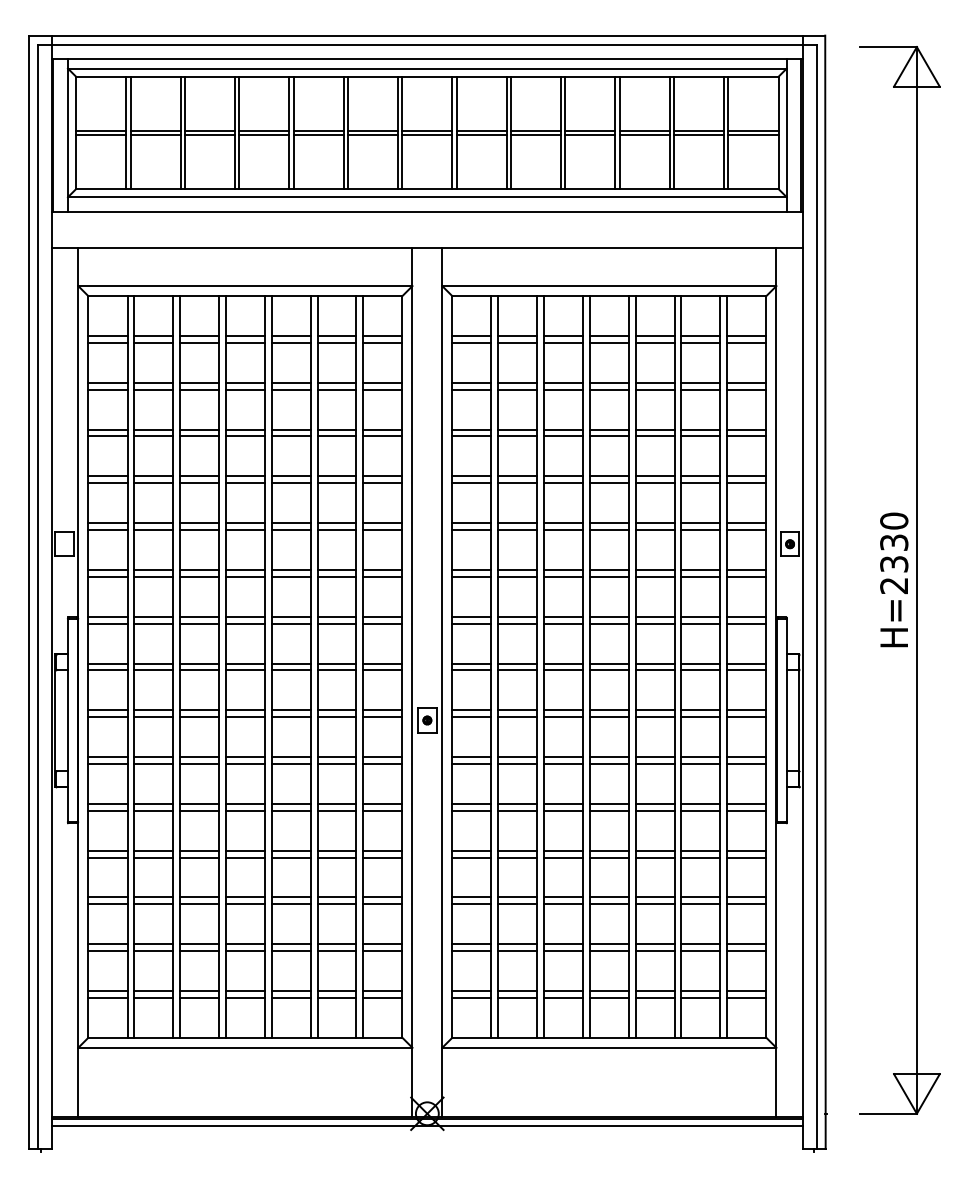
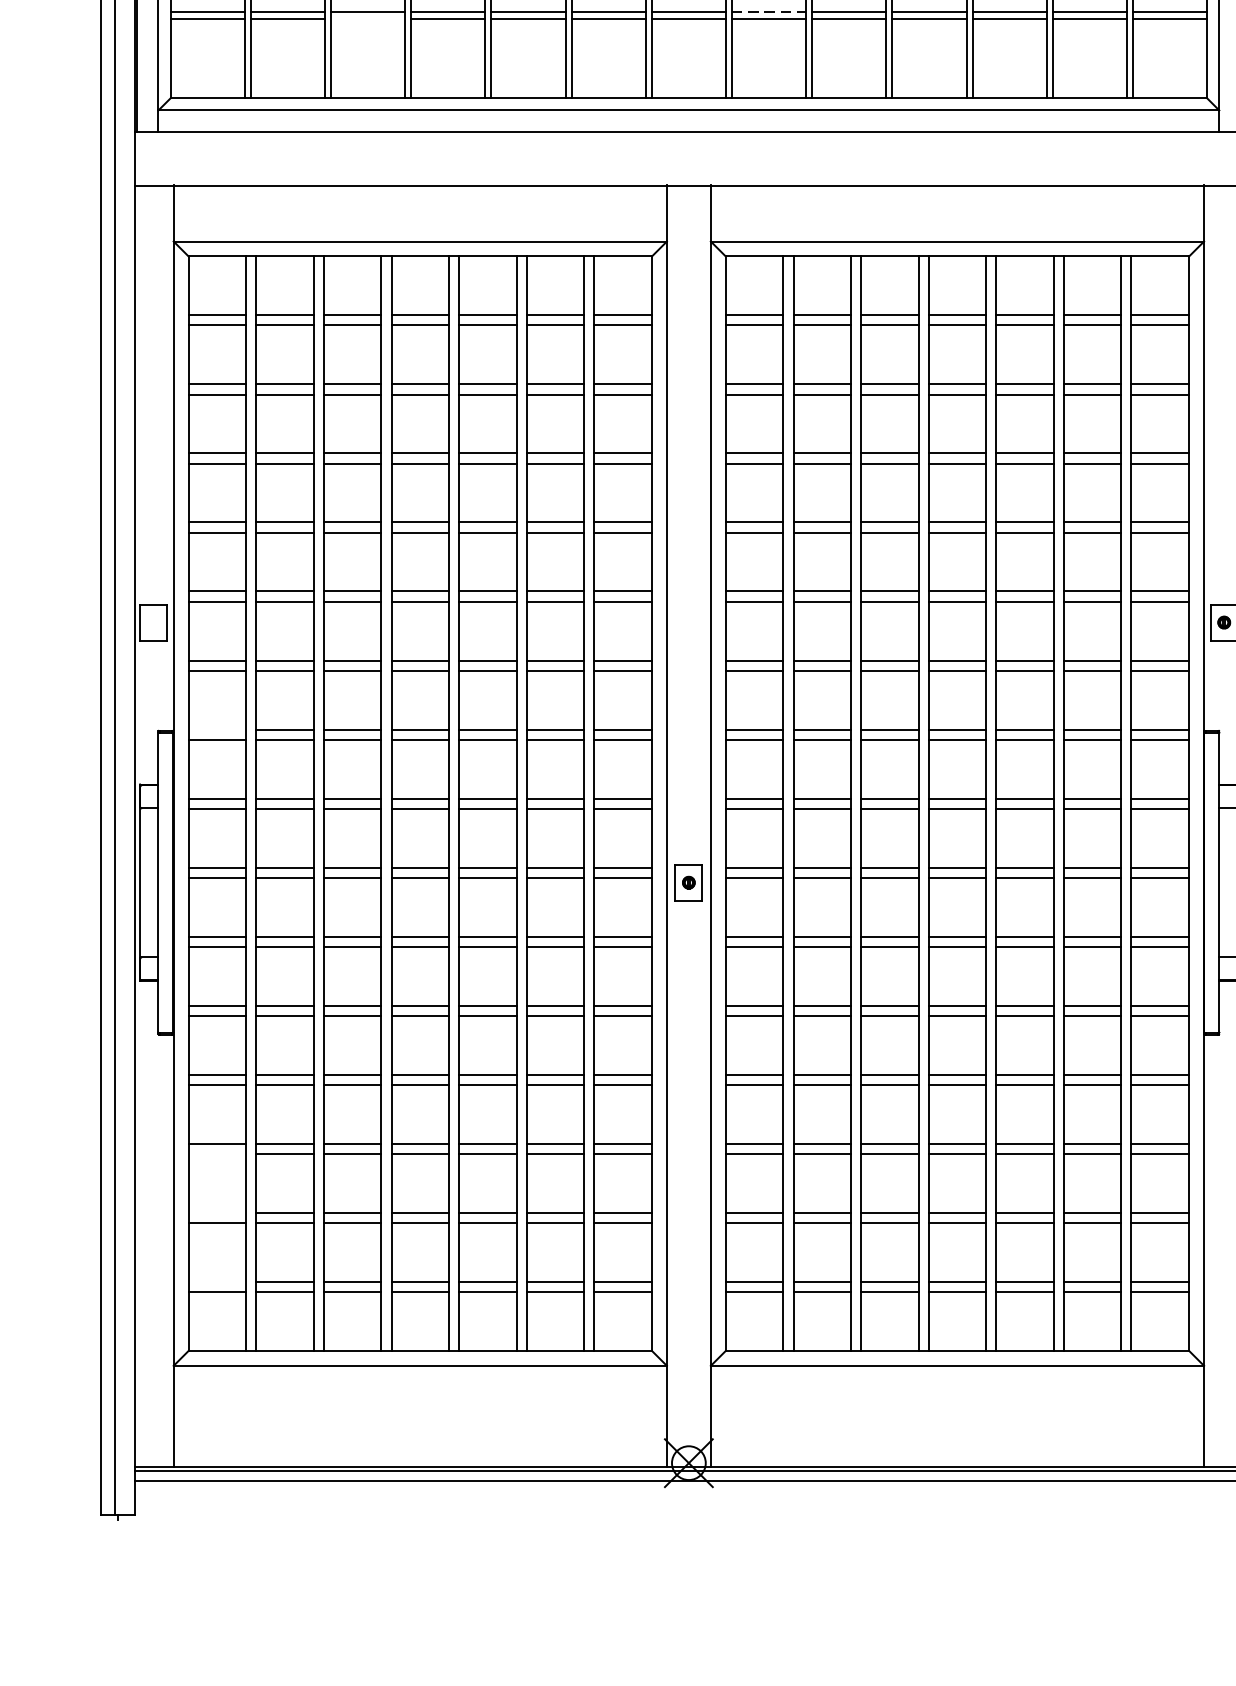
line: (482, 130) -> (770, 11), solid -> dashed
line: (209, 134) -> (367, 17), removed
line: (107, 616) -> (216, 729), removed
line: (107, 904) -> (216, 1154), removed
line: (107, 944) -> (216, 1213), removed
line: (107, 990) -> (216, 1281), removed

